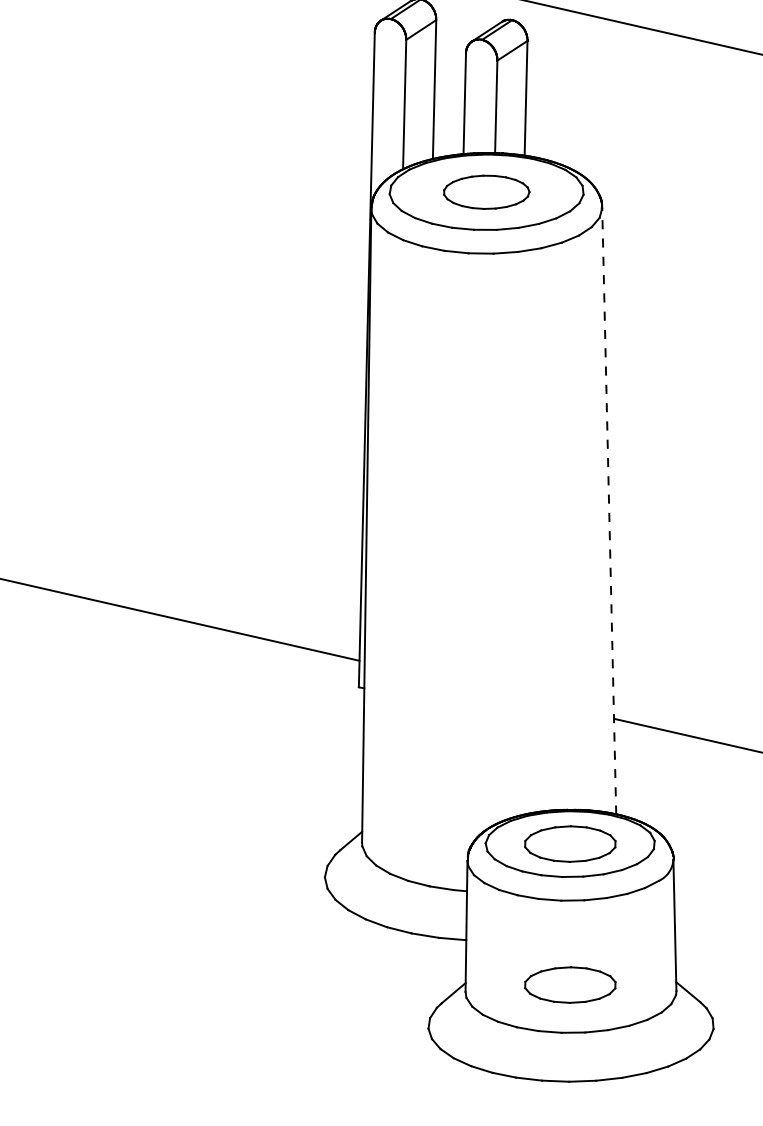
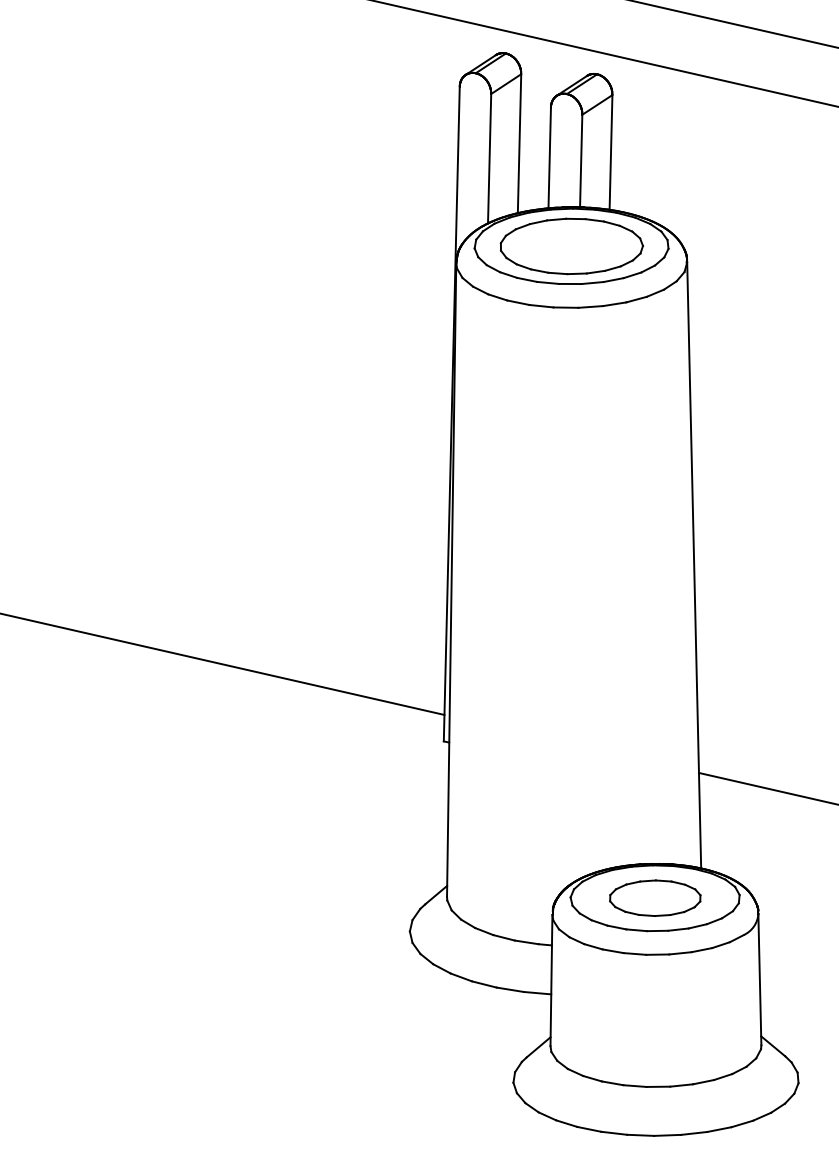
part: (486, 192) -> (571, 246), size x1.67
line: (609, 511) -> (694, 565), dashed -> solid
part: (570, 984) -> (655, 1038), removed

